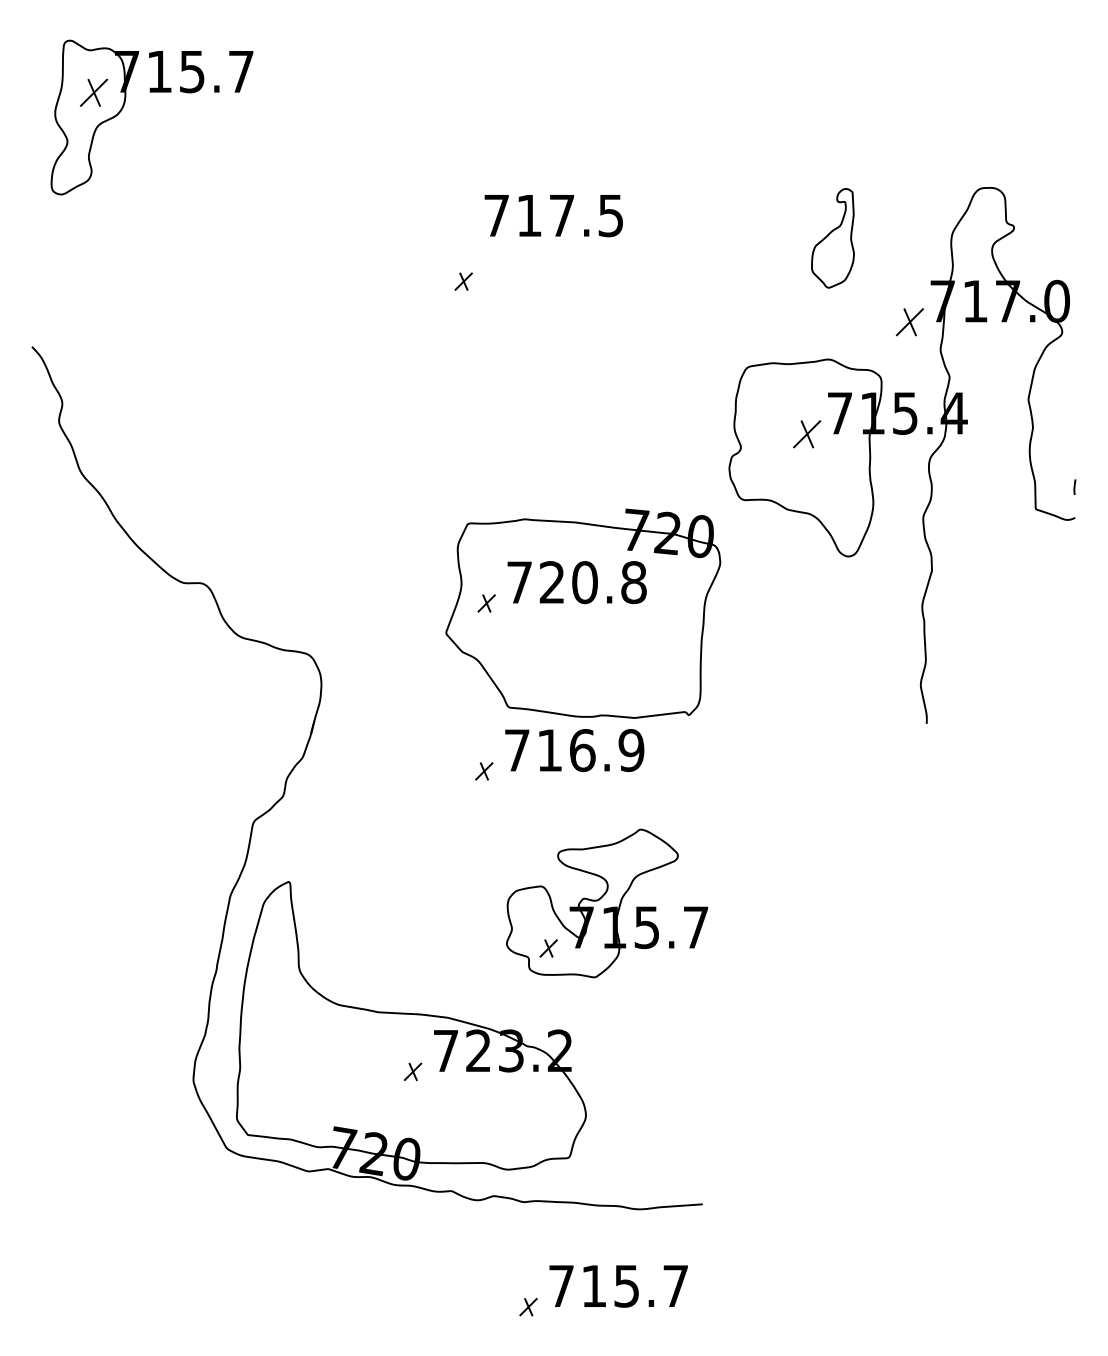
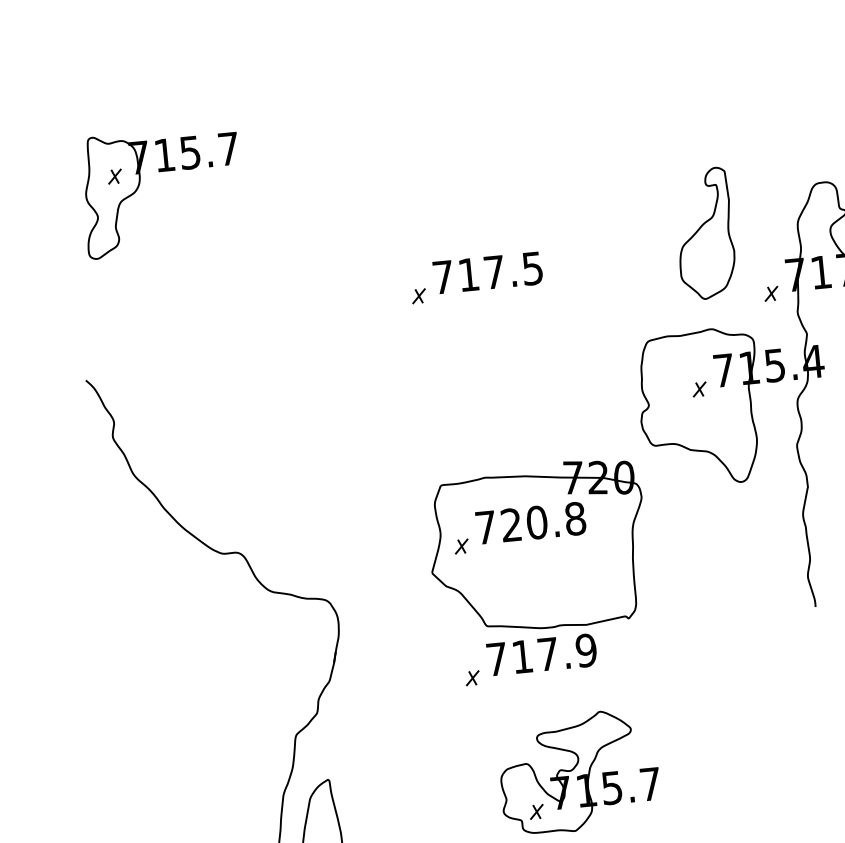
part: (93, 92) -> (114, 176), size x0.62
text: (553, 216) -> (487, 273), moved
part: (832, 238) -> (704, 234), size x1.67
part: (909, 322) -> (771, 294), size x0.62
part: (806, 434) -> (699, 389), size x0.62
text: (582, 750) -> (548, 654), 716.9 -> 717.9

